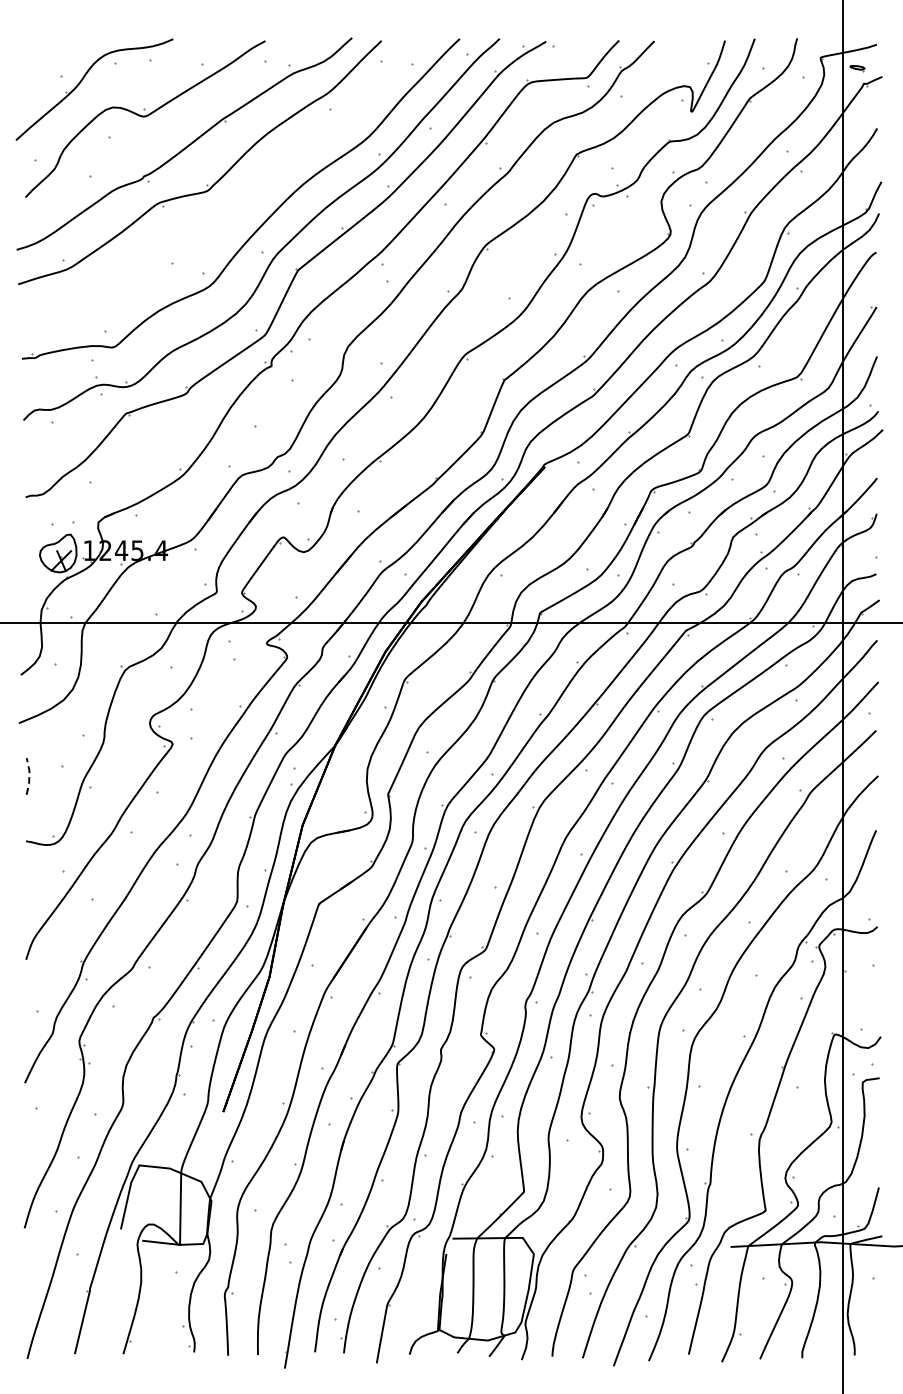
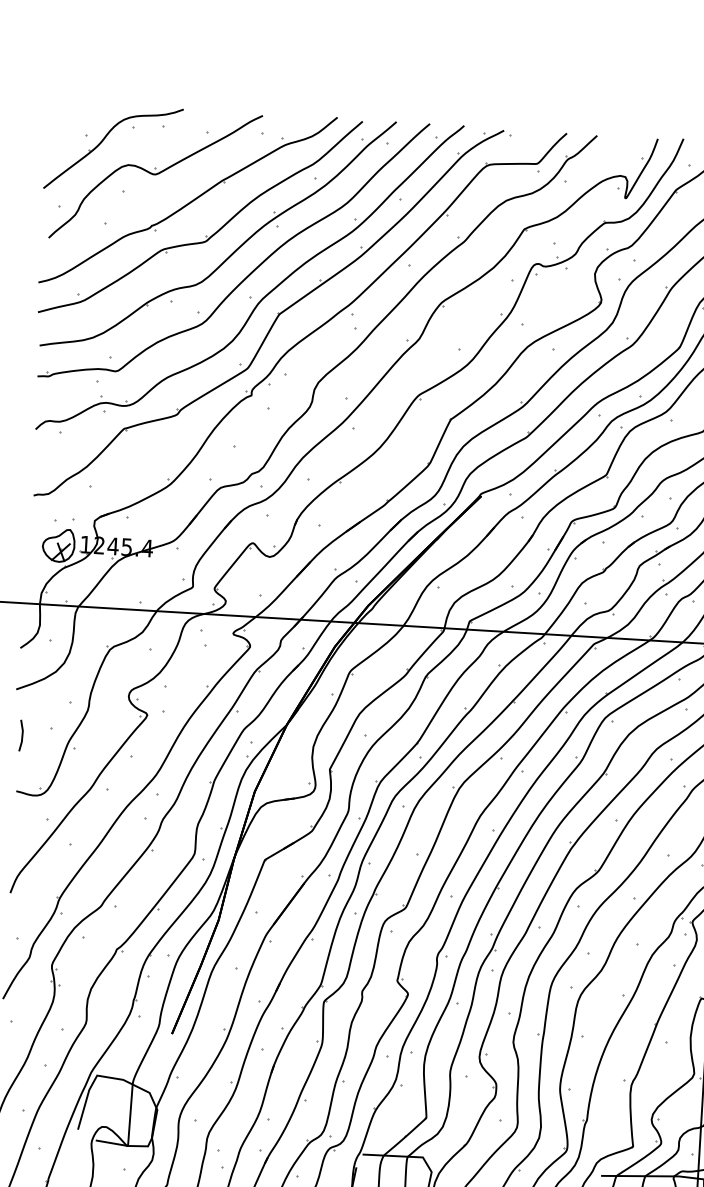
part: (243, 197) -> (236, 249), added
line: (29, 775) -> (22, 734), dashed -> solid

